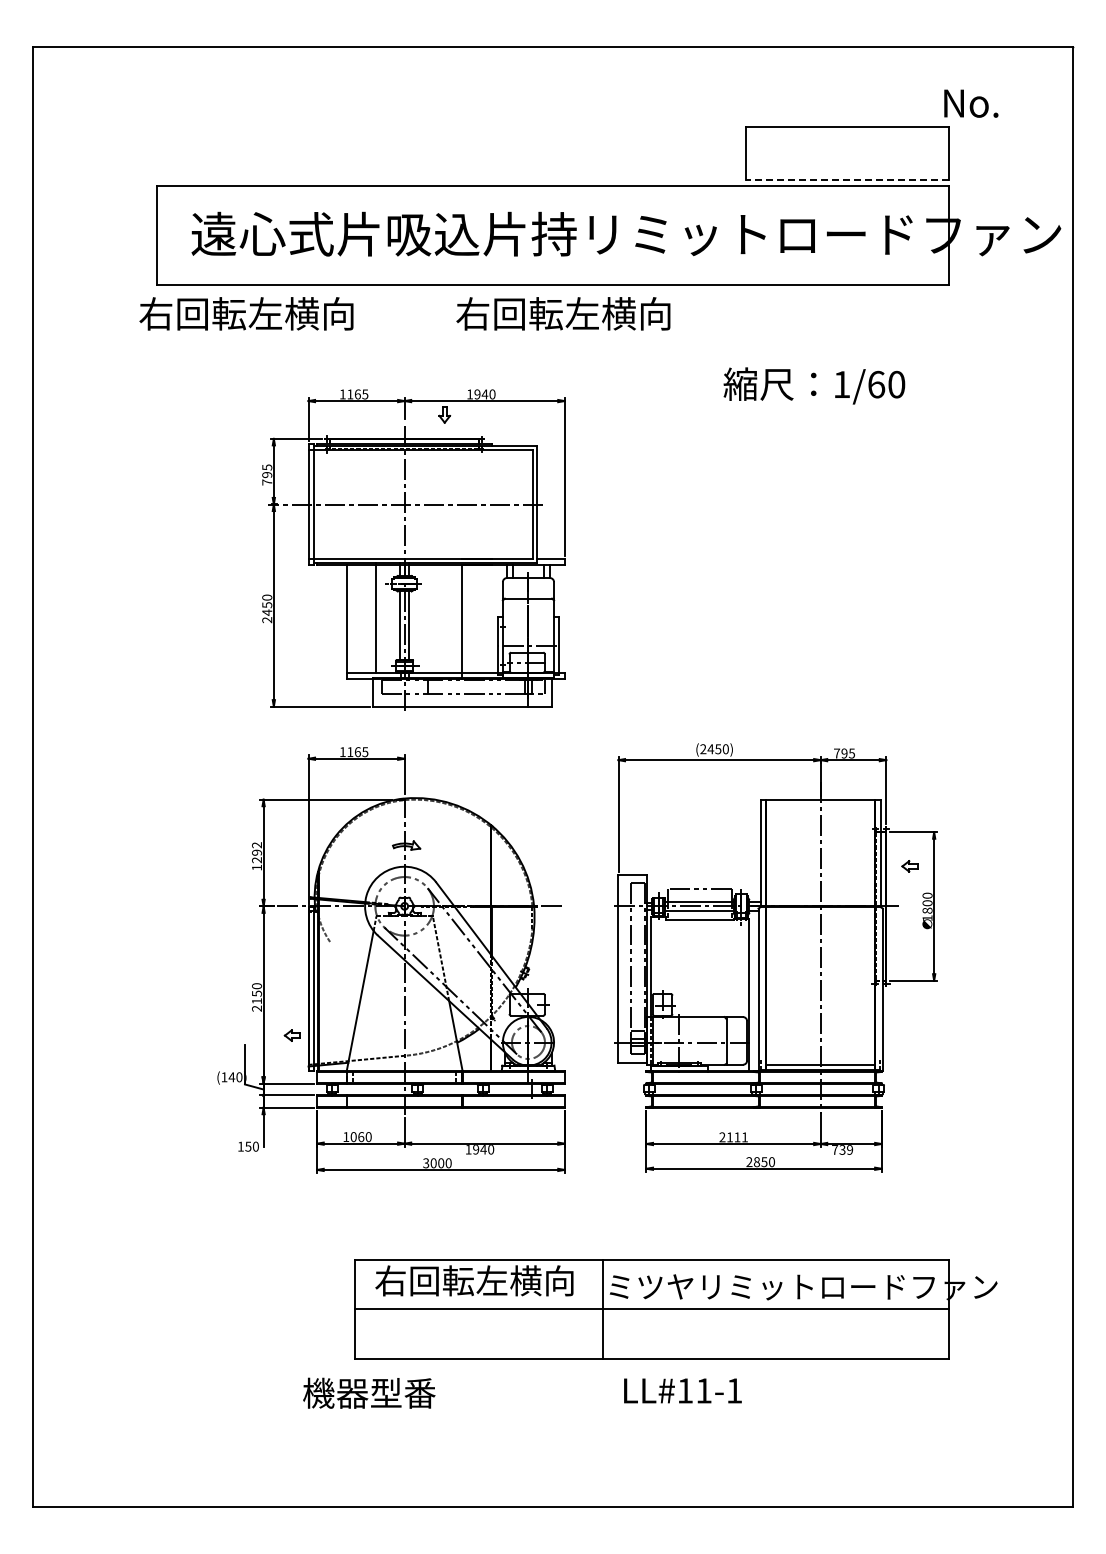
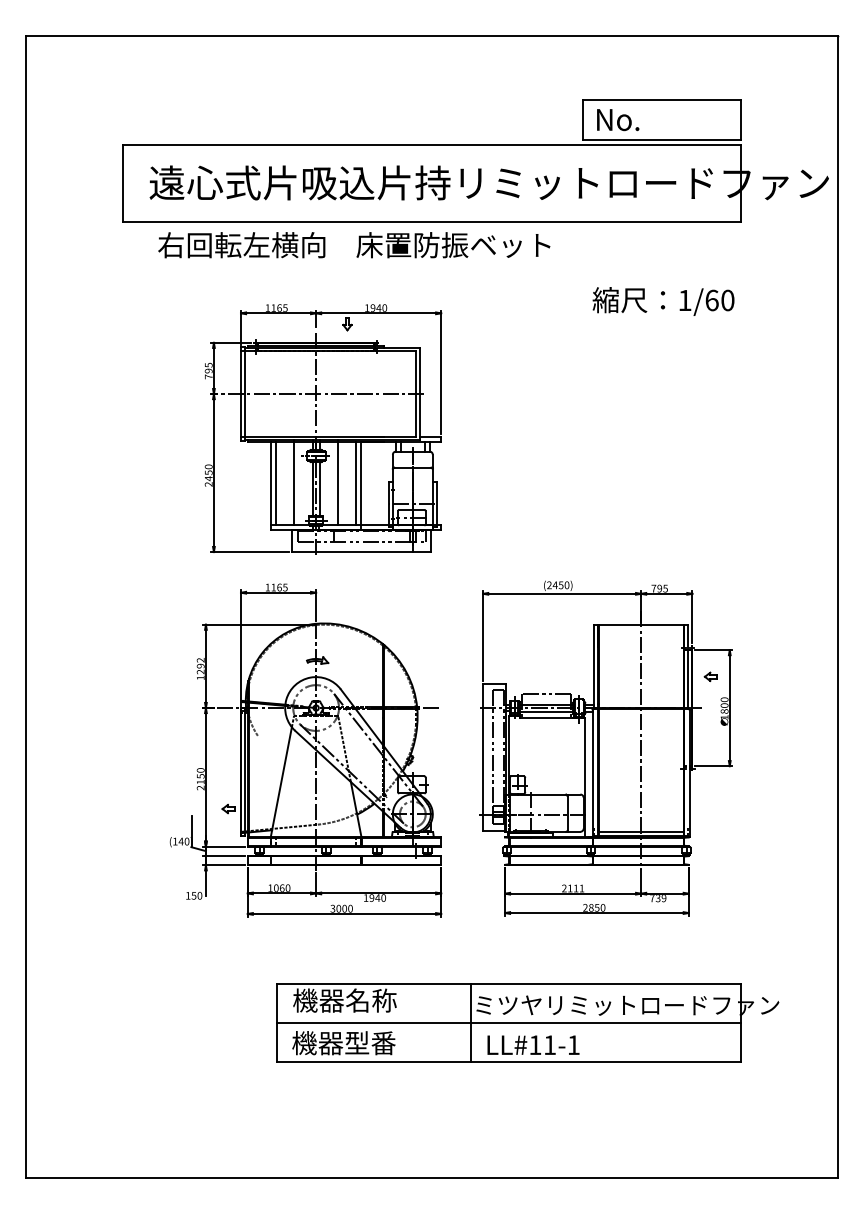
text: (971, 103) -> (618, 119), moved
line: (847, 179) -> (662, 140), dashed -> solid
text: (246, 313) -> (241, 244), moved
text: (580, 313) -> (453, 244), 右回転左横向 -> 床置防振ベット
text: (814, 385) -> (663, 301), moved
line: (432, 617) -> (337, 482), added
line: (353, 618) -> (276, 483), added
line: (456, 618) -> (356, 483), added
text: (474, 1280) -> (370, 1000), 右回転左横向 -> 機器名称
text: (682, 1390) -> (533, 1044), moved
text: (369, 1392) -> (344, 1042), moved

